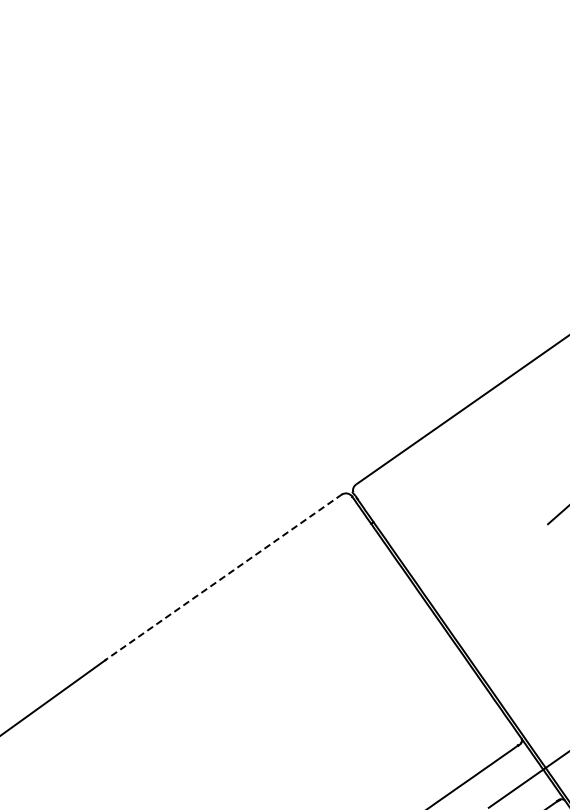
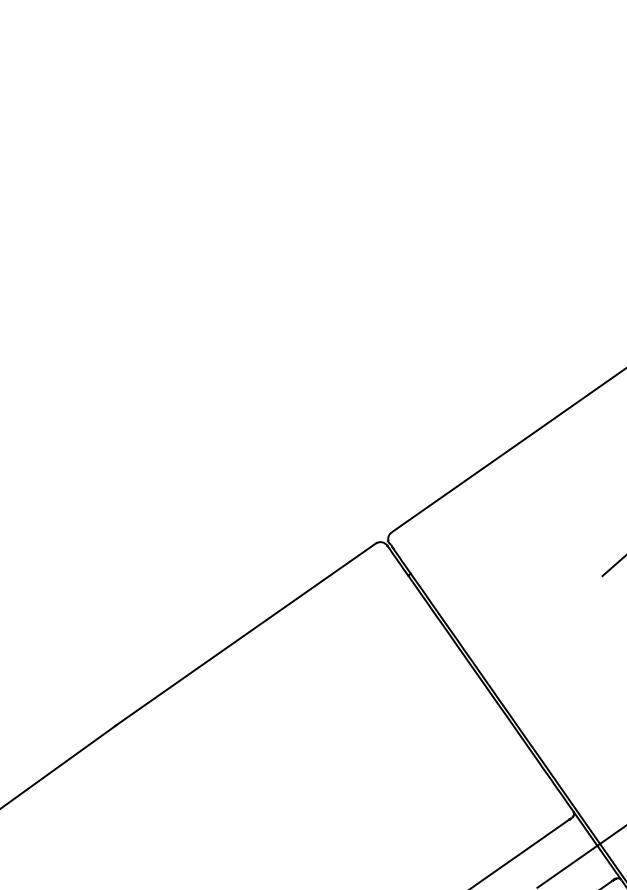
line: (222, 577) -> (244, 634), dashed -> solid

